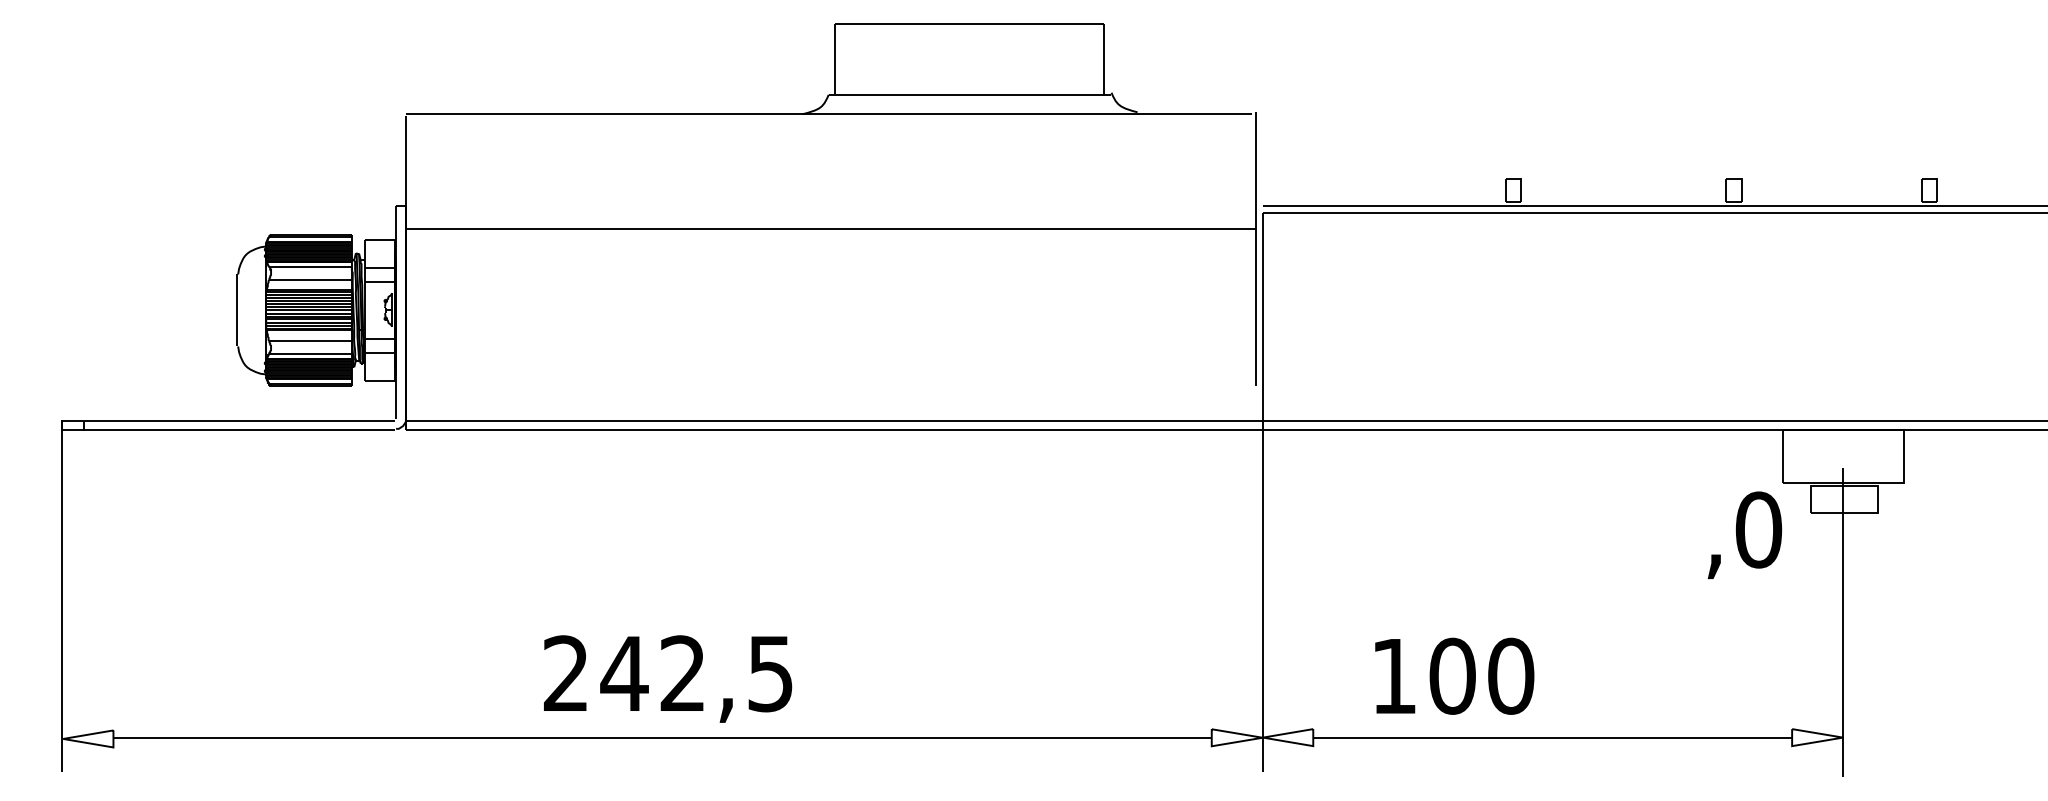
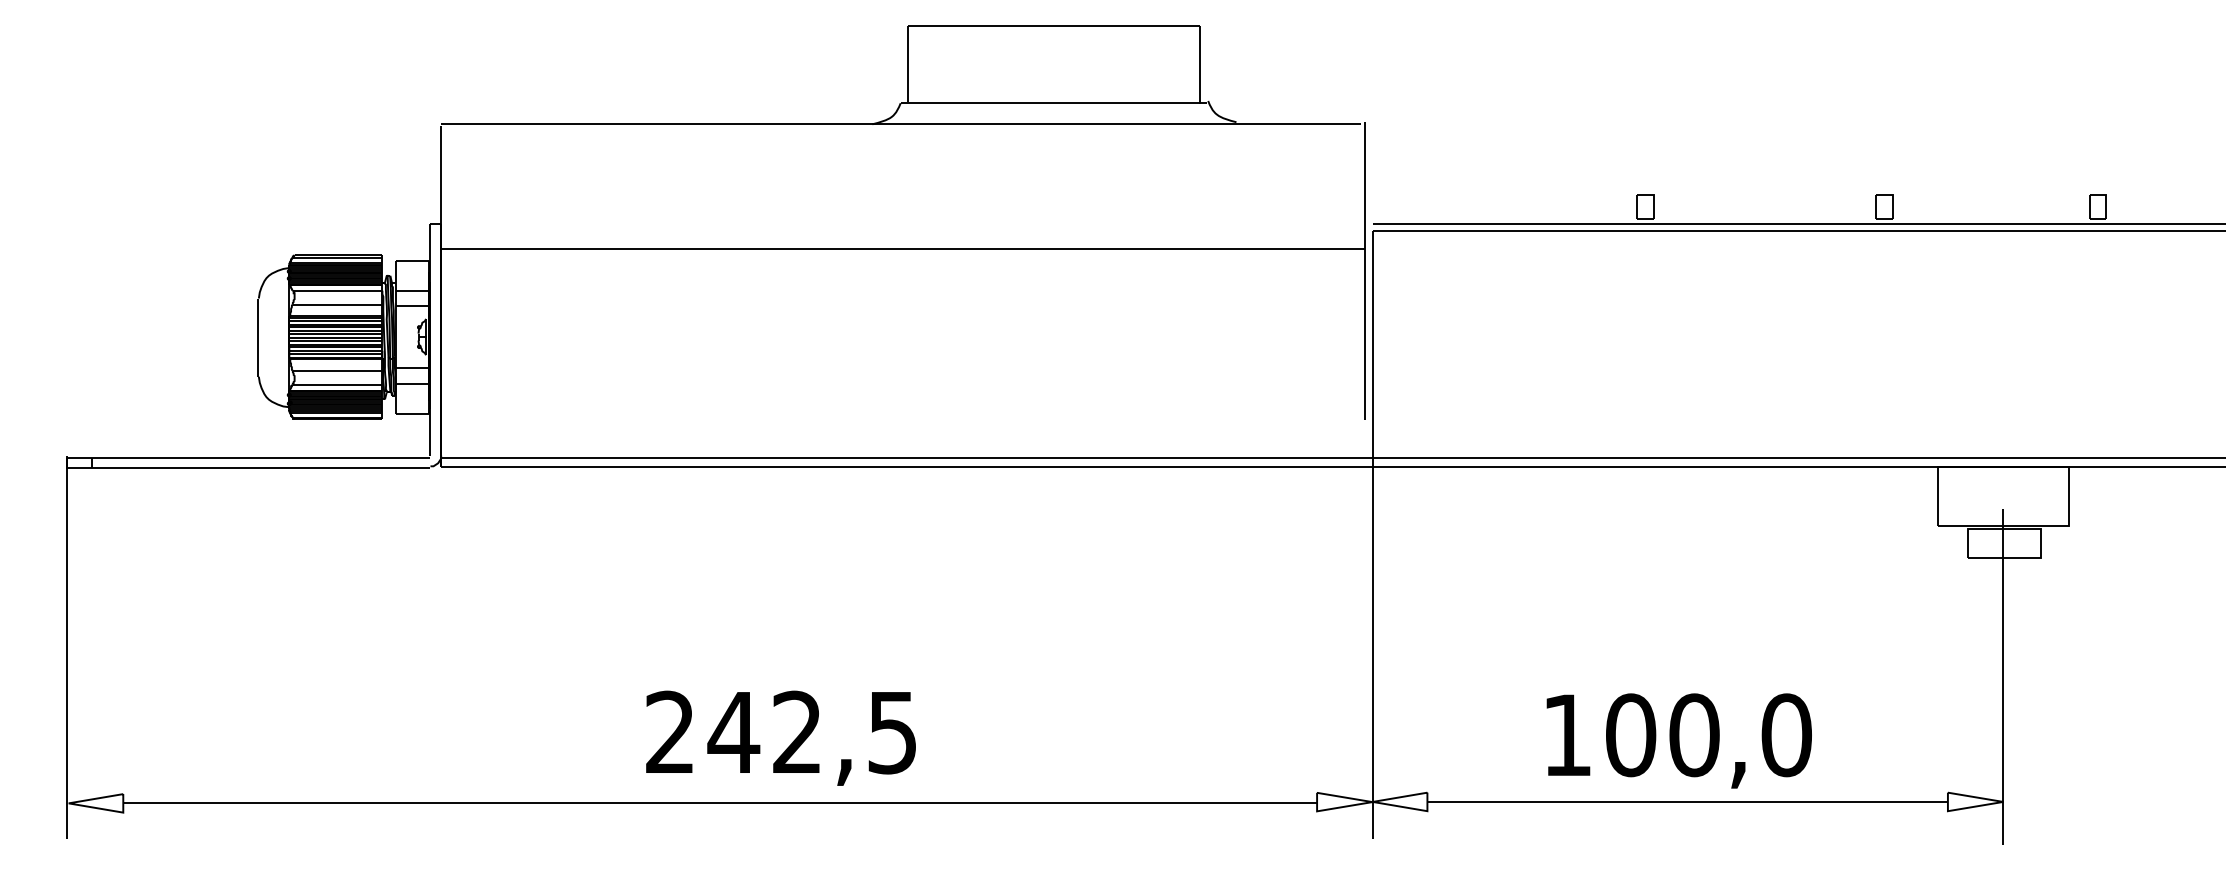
text: (1744, 534) -> (1771, 740), moved
text: (1454, 676) -> (1632, 735), moved
text: (667, 678) -> (780, 737), moved

